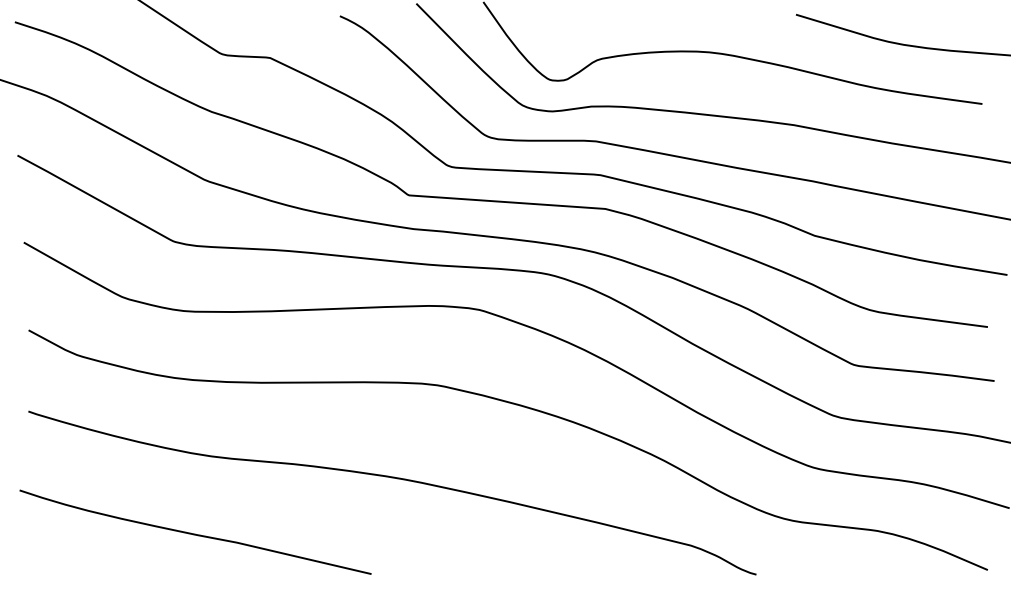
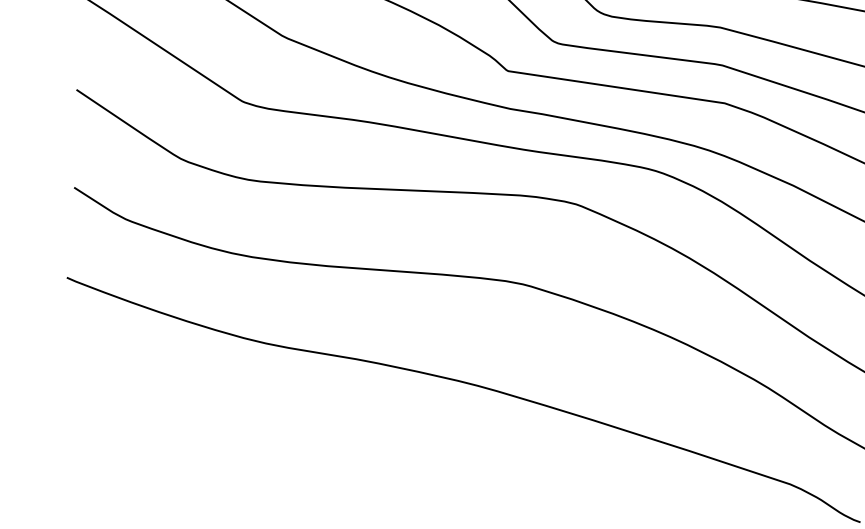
curve: (195, 533) -> (241, 427), removed

